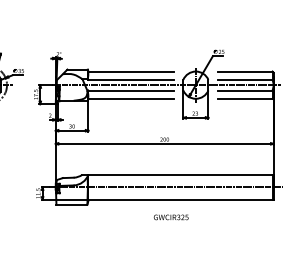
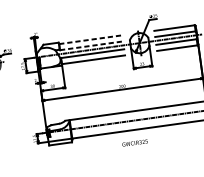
line: (131, 71) -> (90, 39), solid -> dashed
line: (131, 79) -> (91, 45), solid -> dashed

